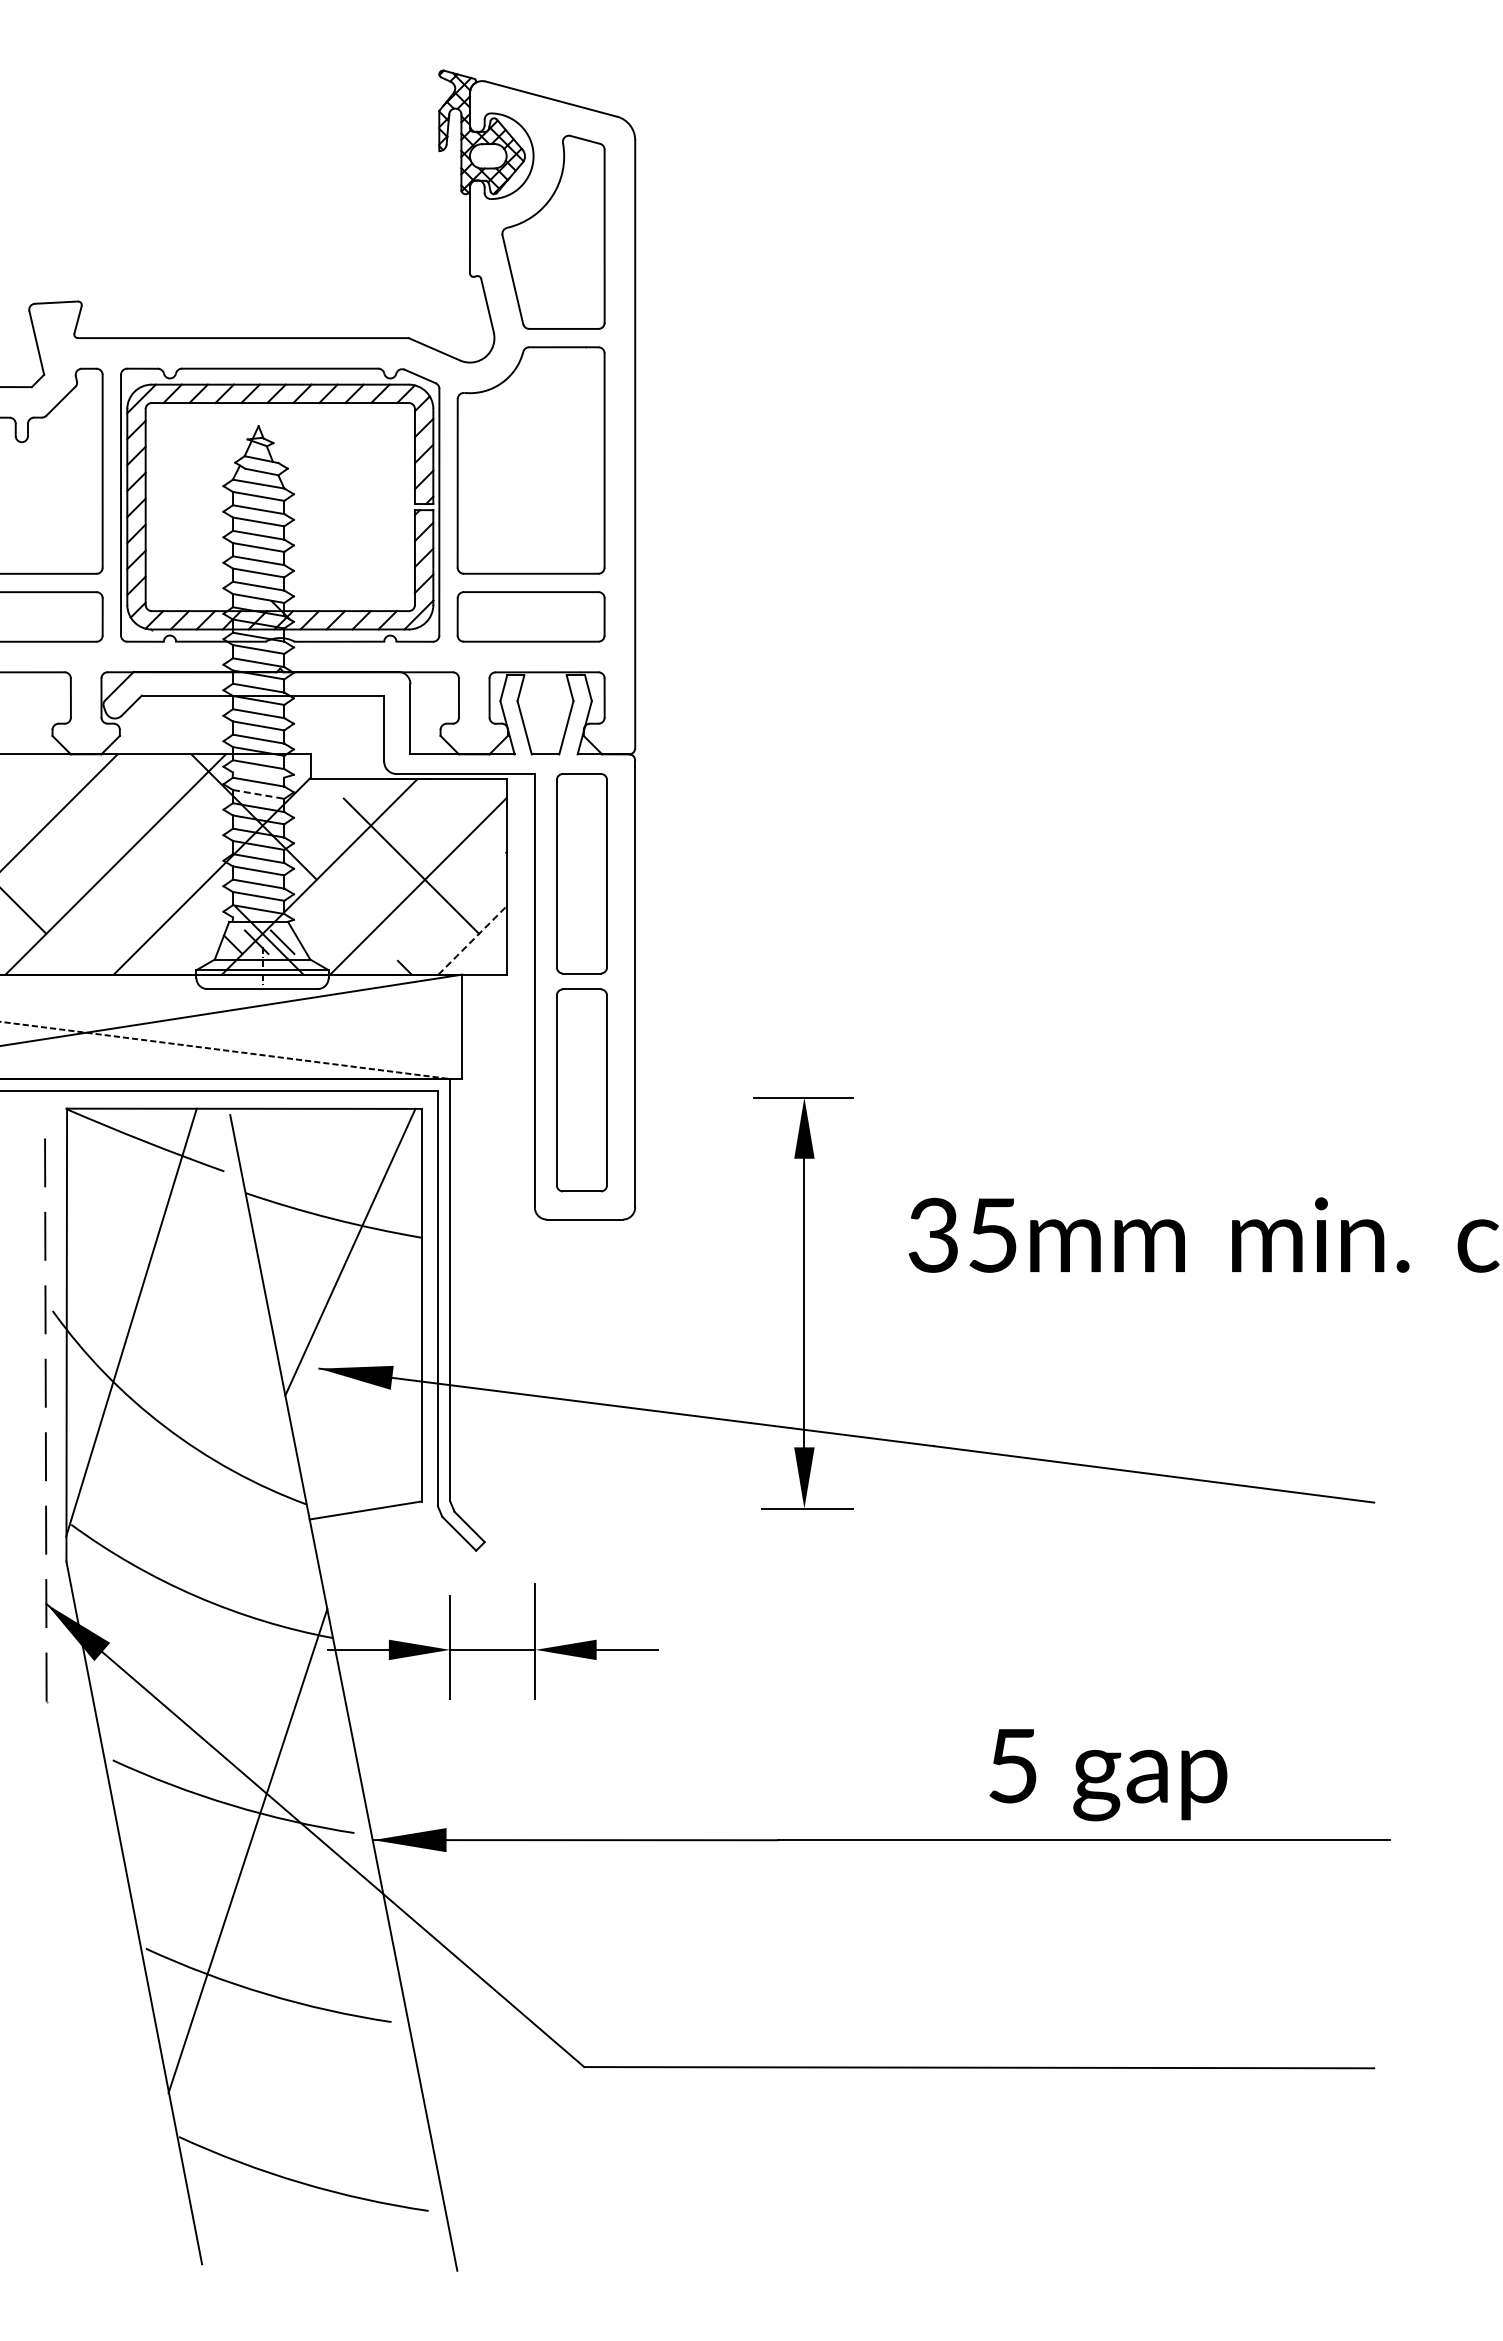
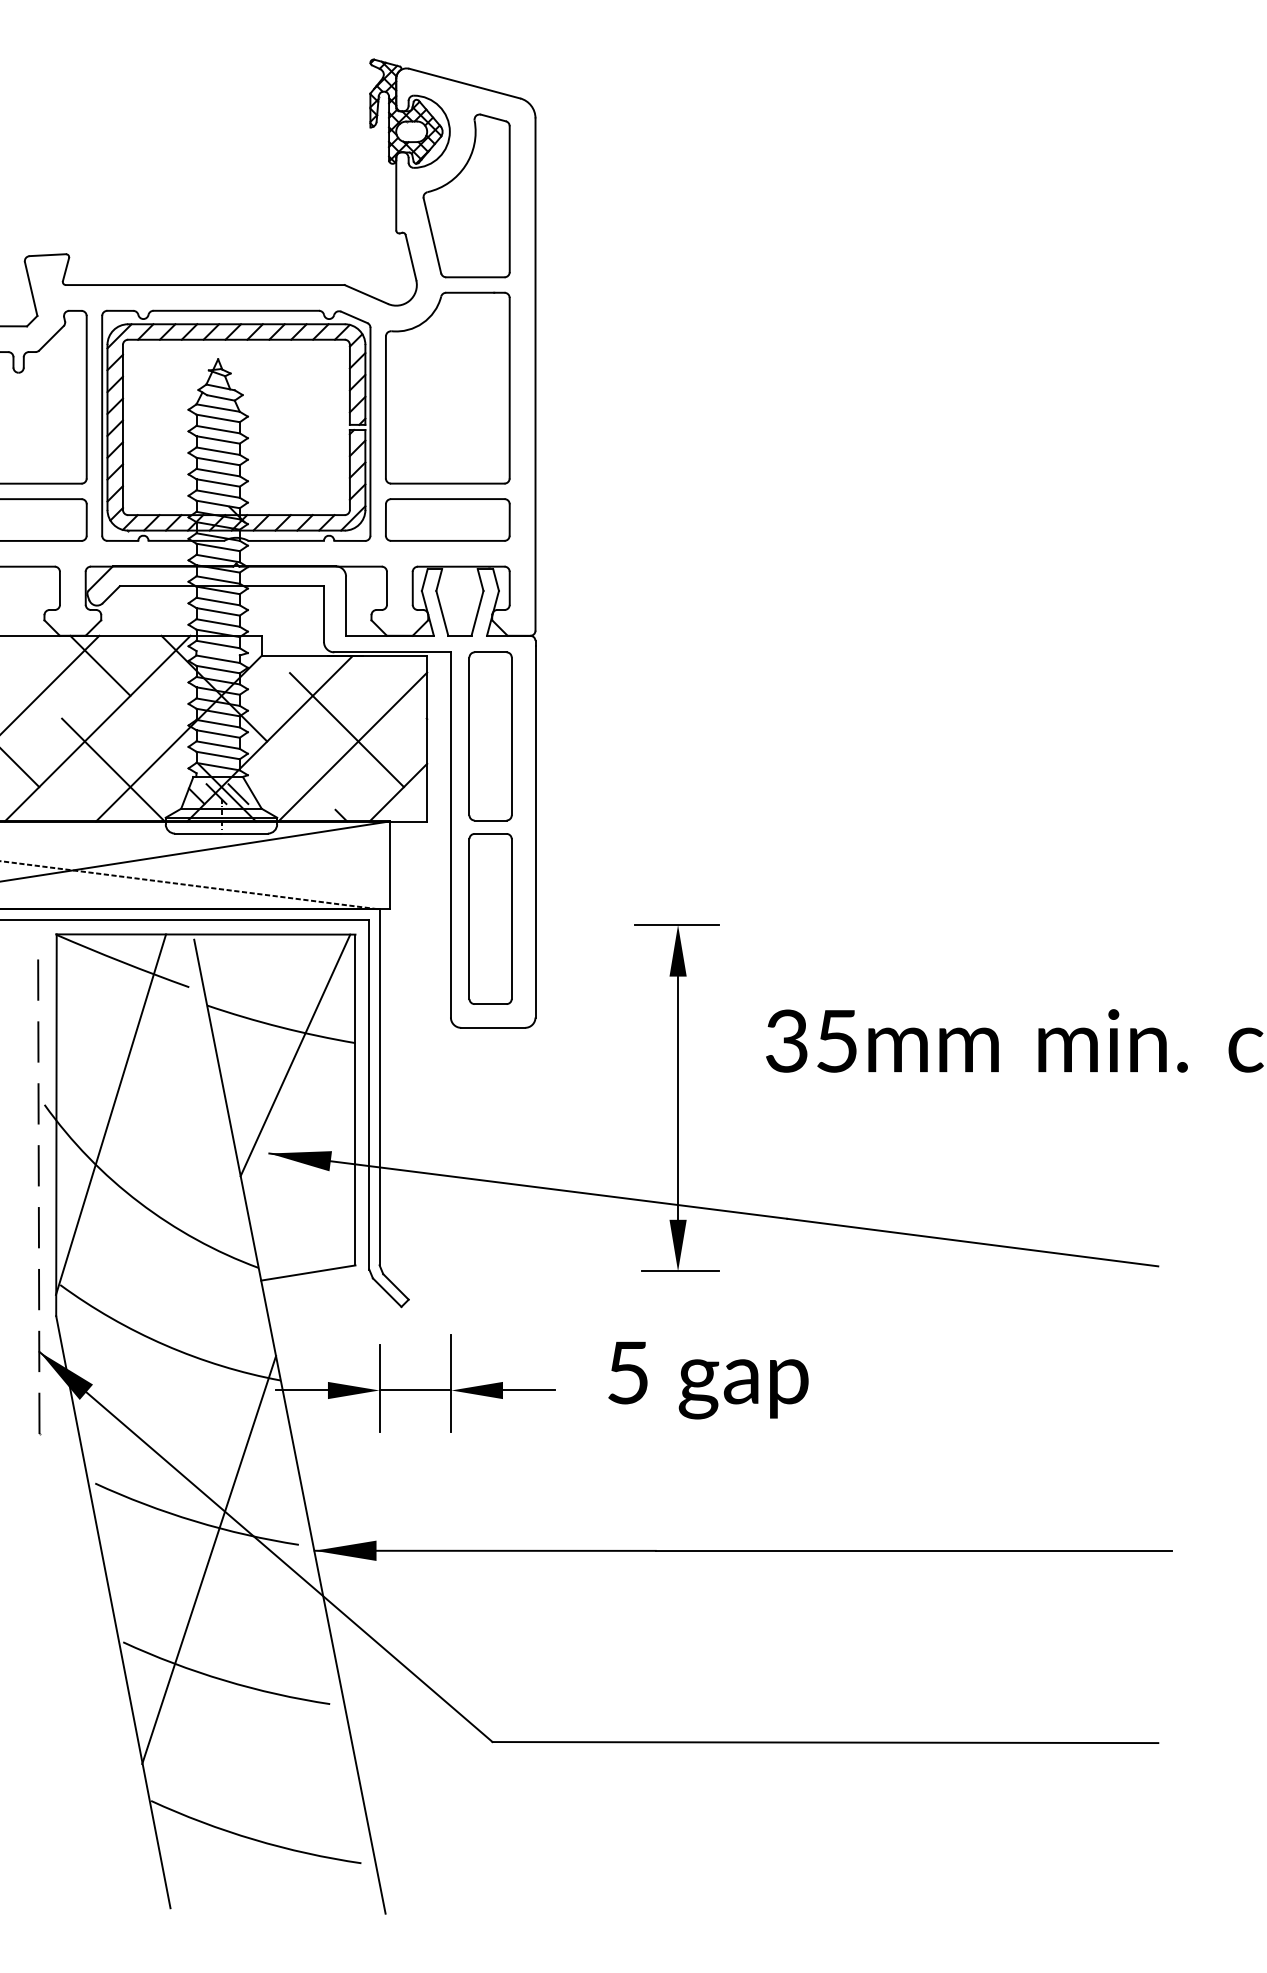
line: (118, 789) -> (100, 665), added
line: (259, 794) -> (218, 669), dashed -> solid
line: (134, 913) -> (113, 769), added
line: (472, 940) -> (398, 792), dashed -> solid
text: (1108, 1775) -> (708, 1380), moved

